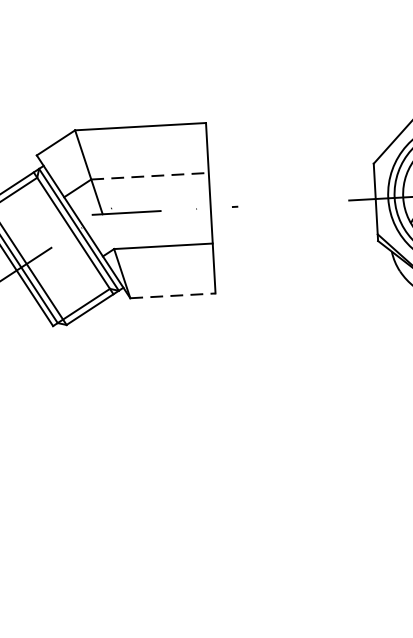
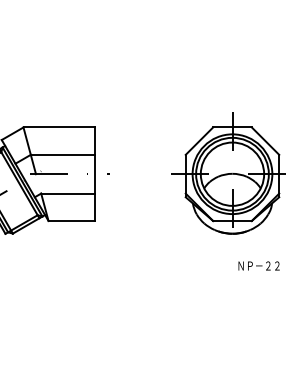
line: (150, 175) -> (63, 154), dashed -> solid
line: (173, 294) -> (72, 220), dashed -> solid

